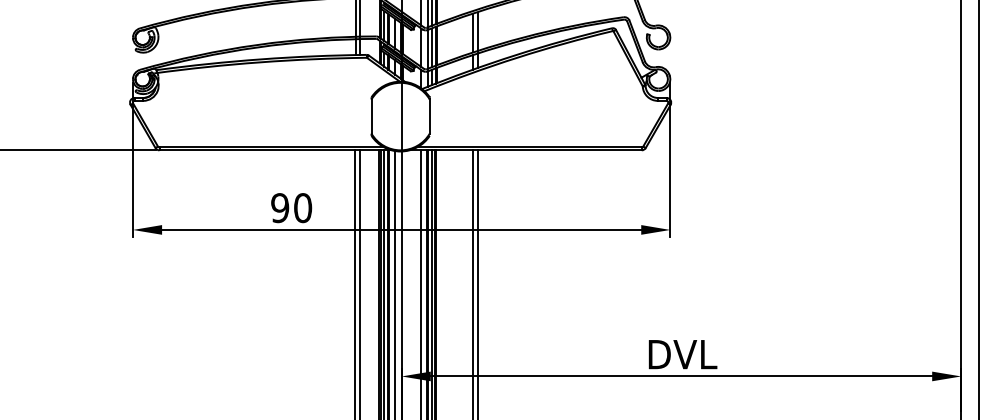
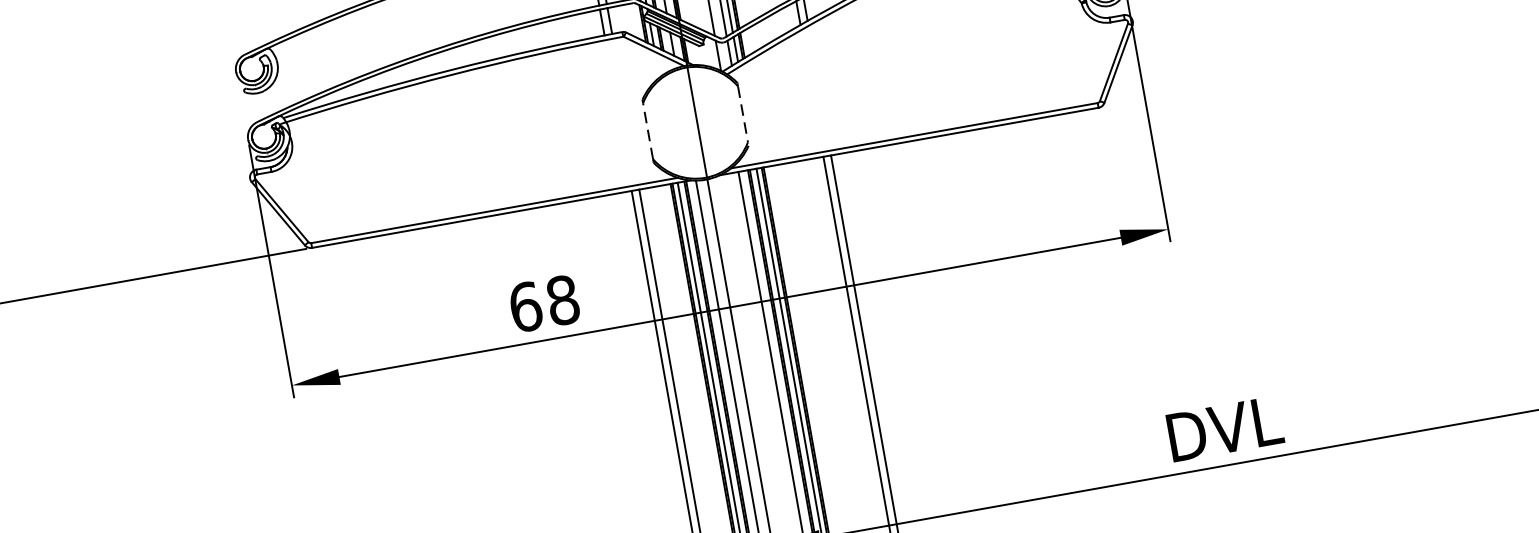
line: (371, 116) -> (647, 131), solid -> dashed
line: (429, 117) -> (742, 115), solid -> dashed
text: (291, 208) -> (544, 304), 90 -> 68

